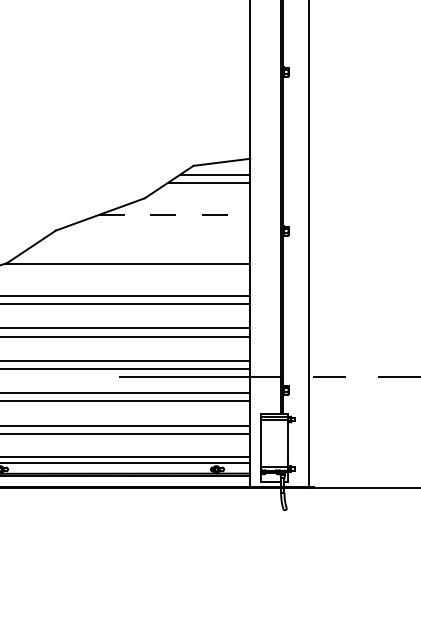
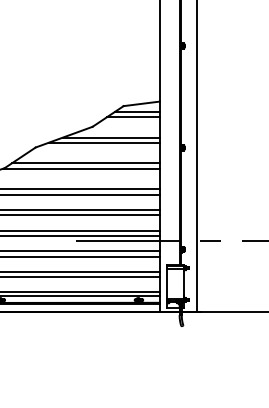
line: (174, 214) -> (111, 137), dashed -> solid
line: (161, 222) -> (103, 142), added
line: (133, 255) -> (85, 163), added

